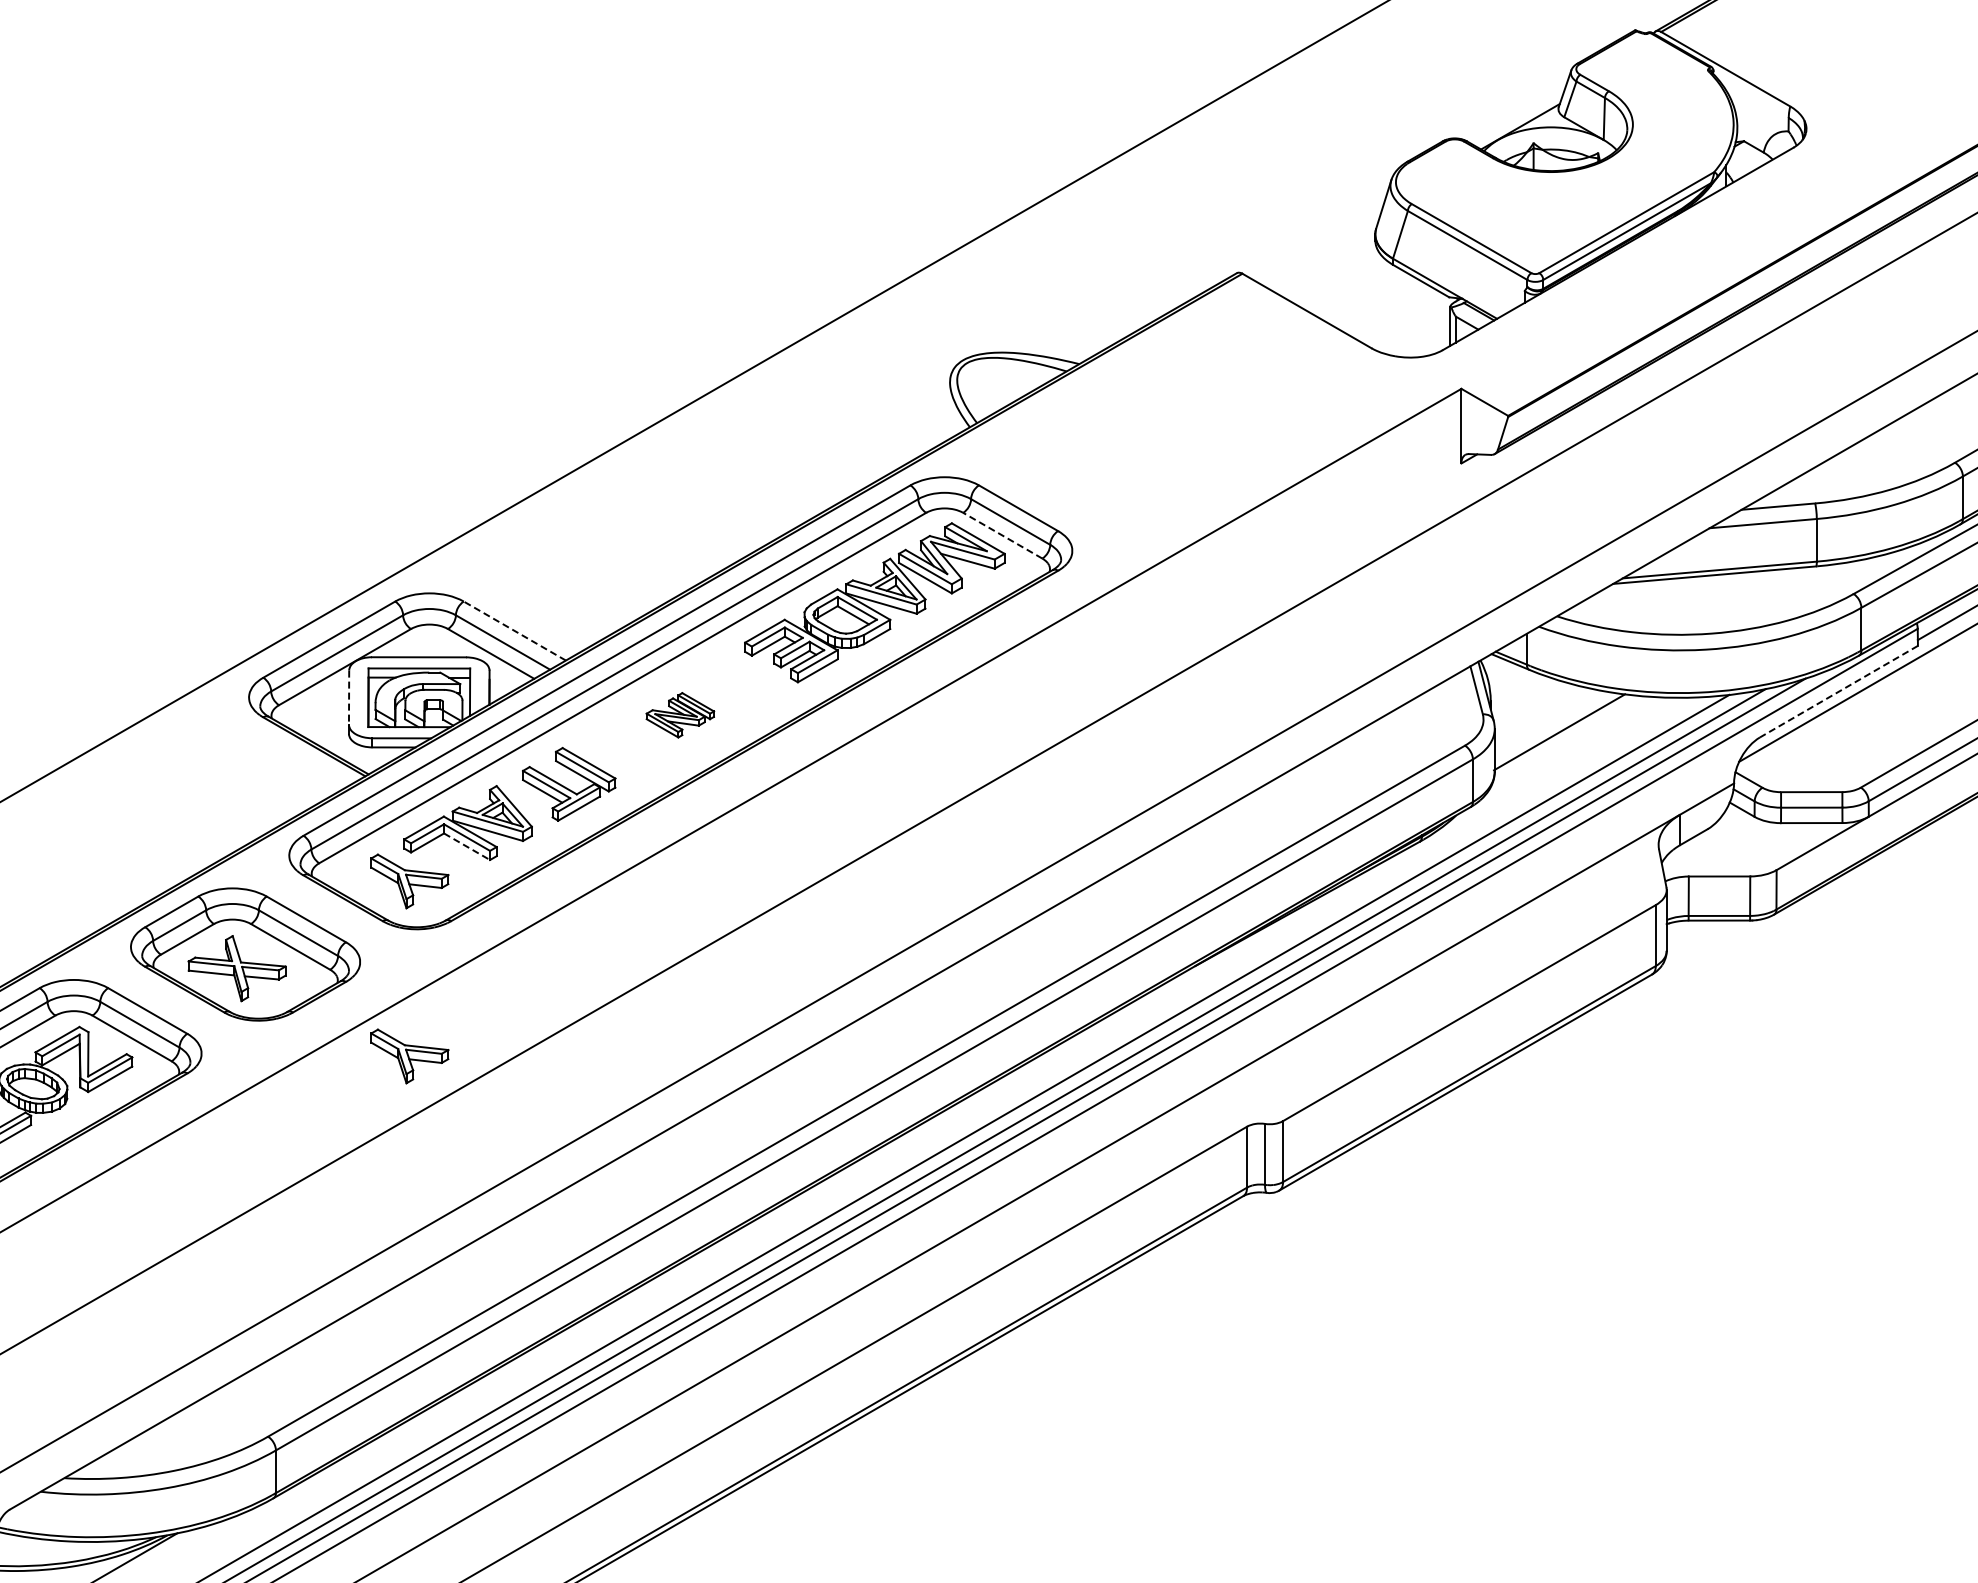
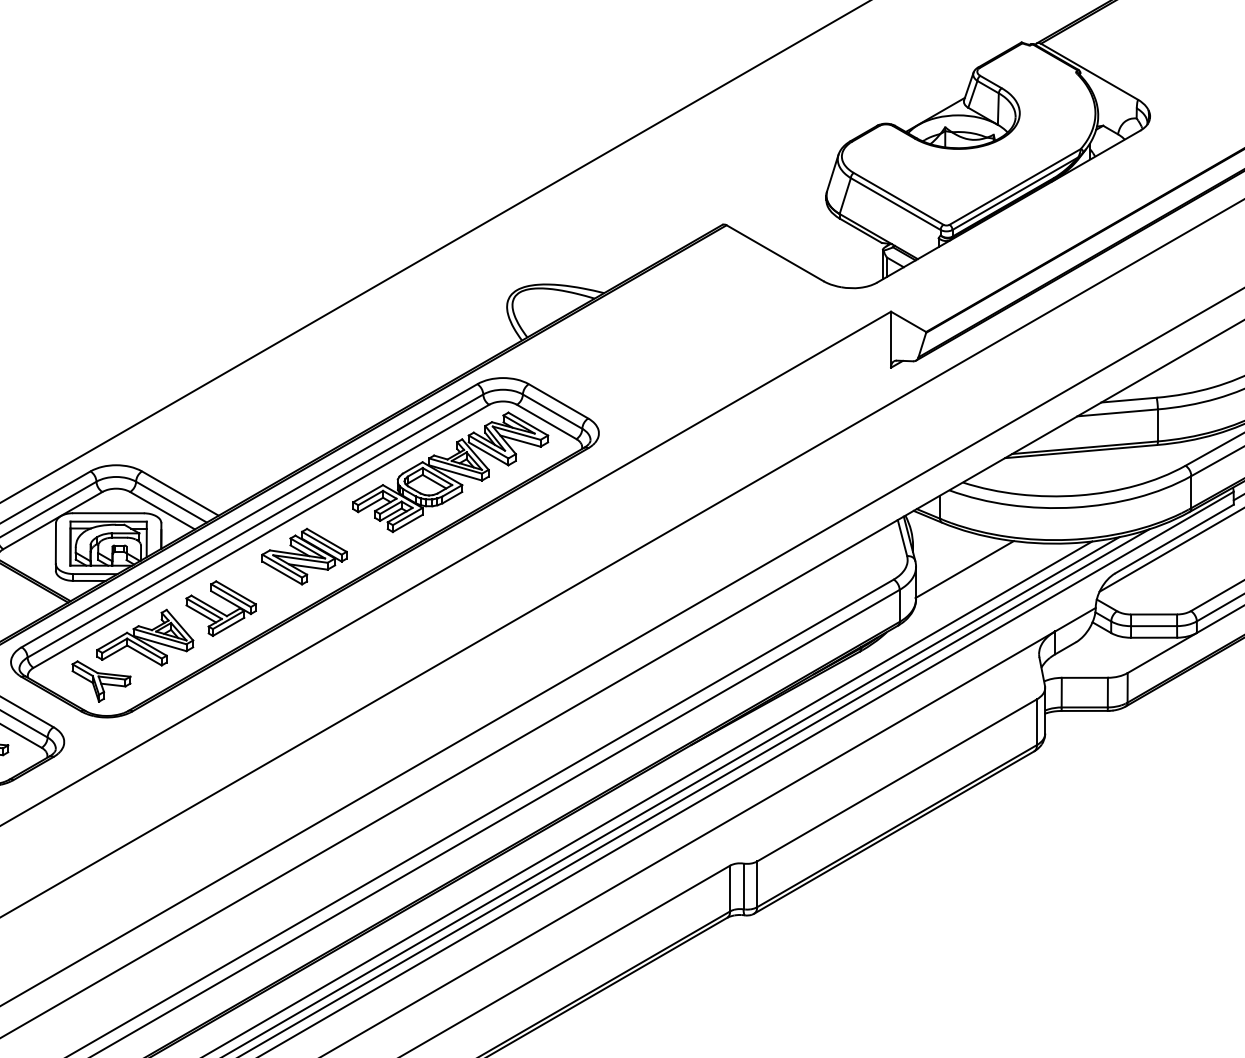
line: (1002, 535) -> (546, 421), dashed -> solid
line: (514, 631) -> (180, 493), dashed -> solid
line: (1838, 691) -> (1174, 538), dashed -> solid
line: (349, 698) -> (56, 544), dashed -> solid
part: (680, 715) -> (304, 556), size x1.67
line: (467, 846) -> (144, 655), dashed -> solid
part: (409, 1056) -> (101, 812), removed

